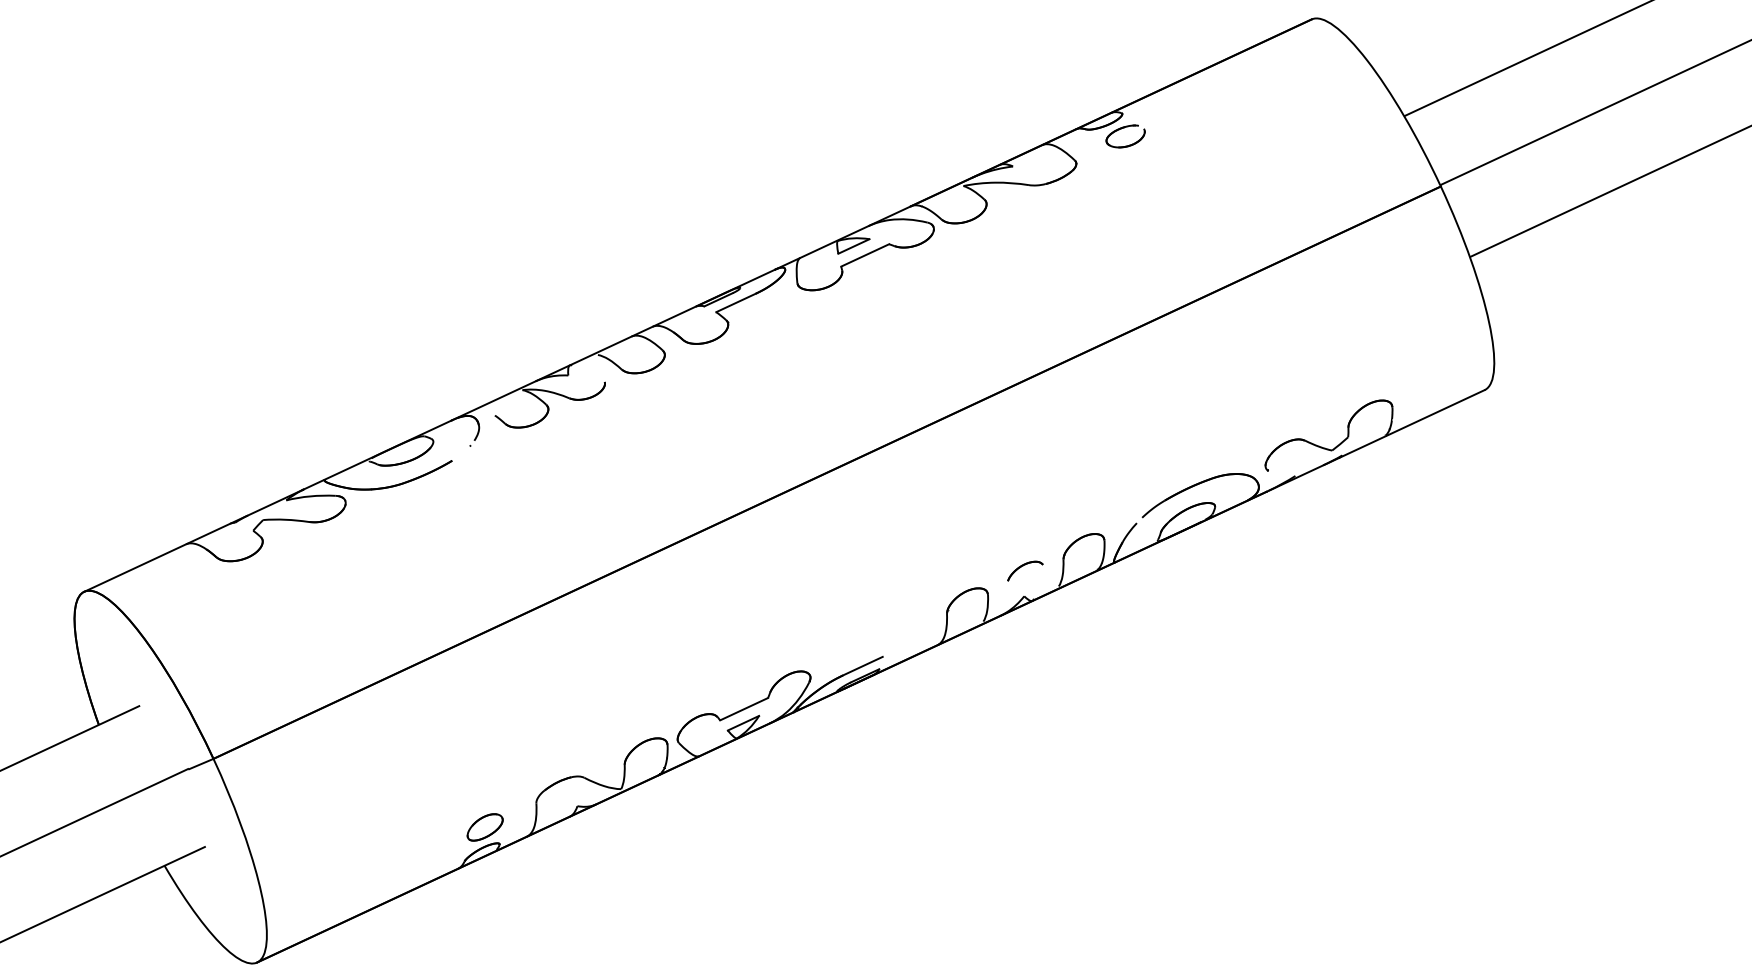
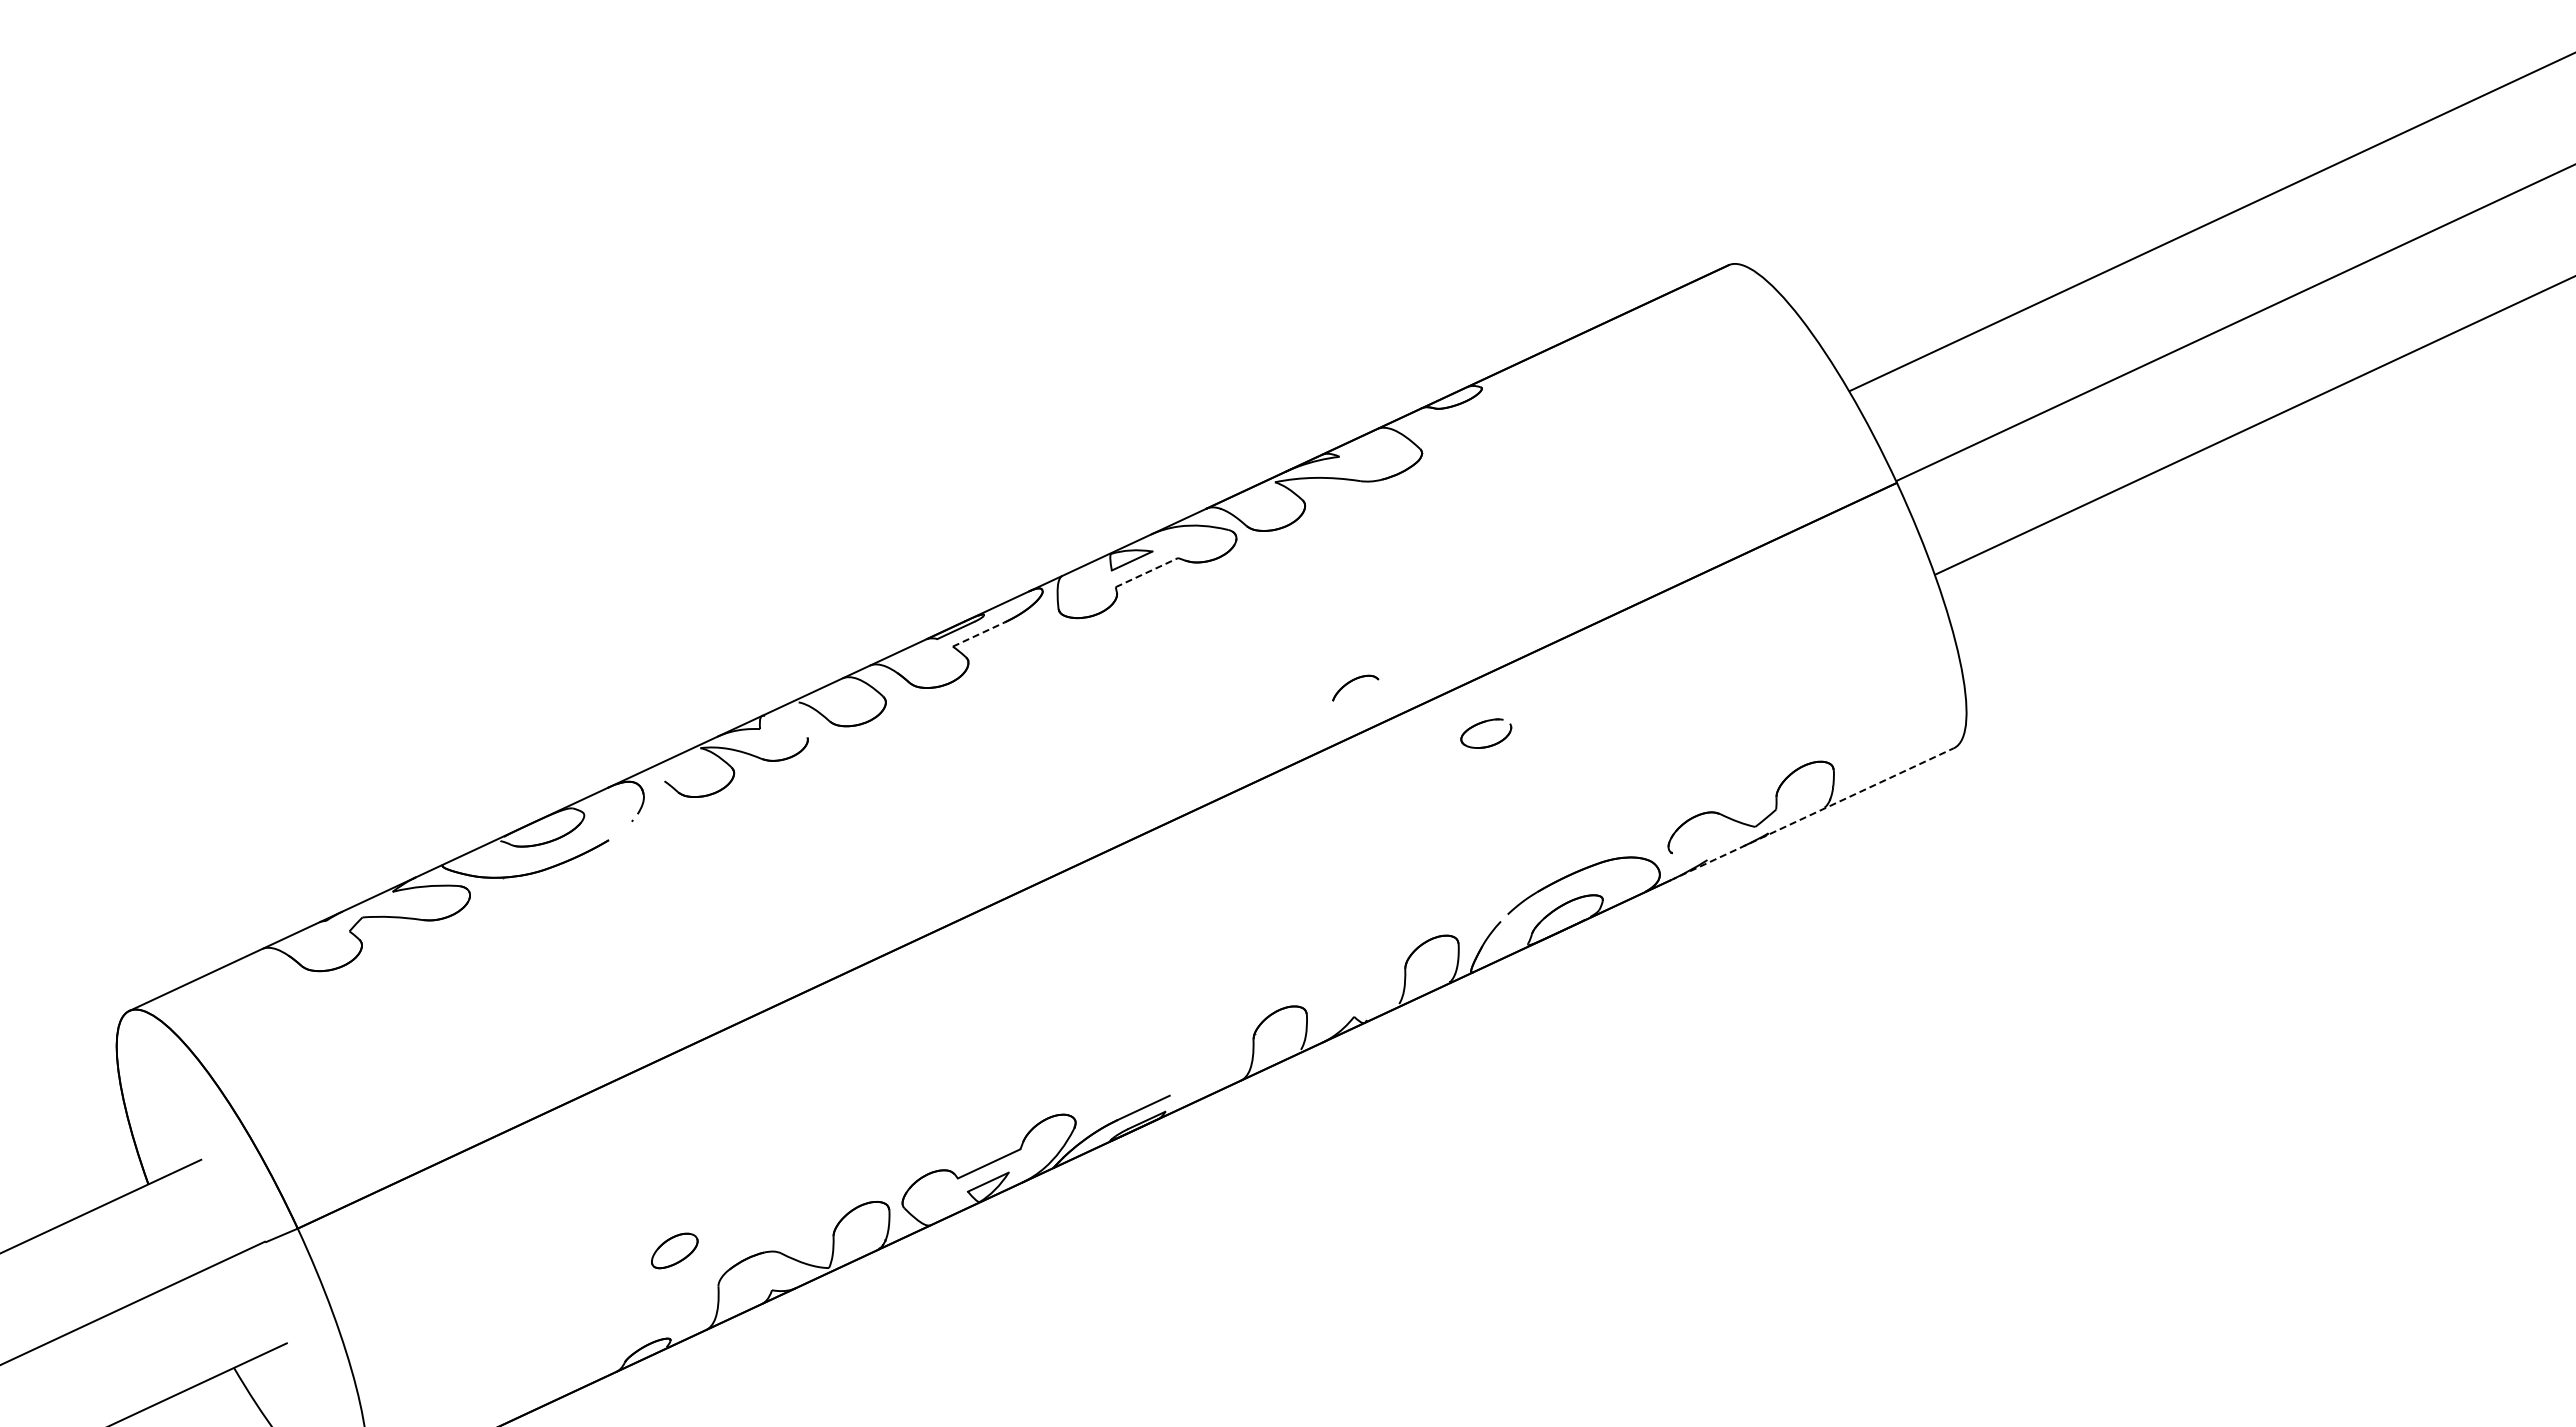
part: (1122, 128) -> (1482, 723), moved
line: (865, 255) -> (1147, 572), solid -> dashed
line: (735, 302) -> (978, 634), solid -> dashed
line: (1376, 441) -> (1812, 814), solid -> dashed
part: (1023, 566) -> (1353, 681), moved
part: (484, 827) -> (674, 1250), moved

